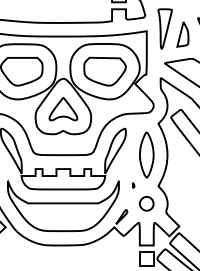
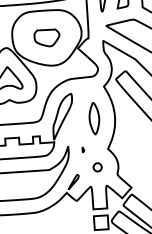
part: (104, 71) -> (46, 38), size x0.6
part: (146, 154) -> (94, 118), size x0.7
part: (146, 203) -> (97, 166), size x0.6

